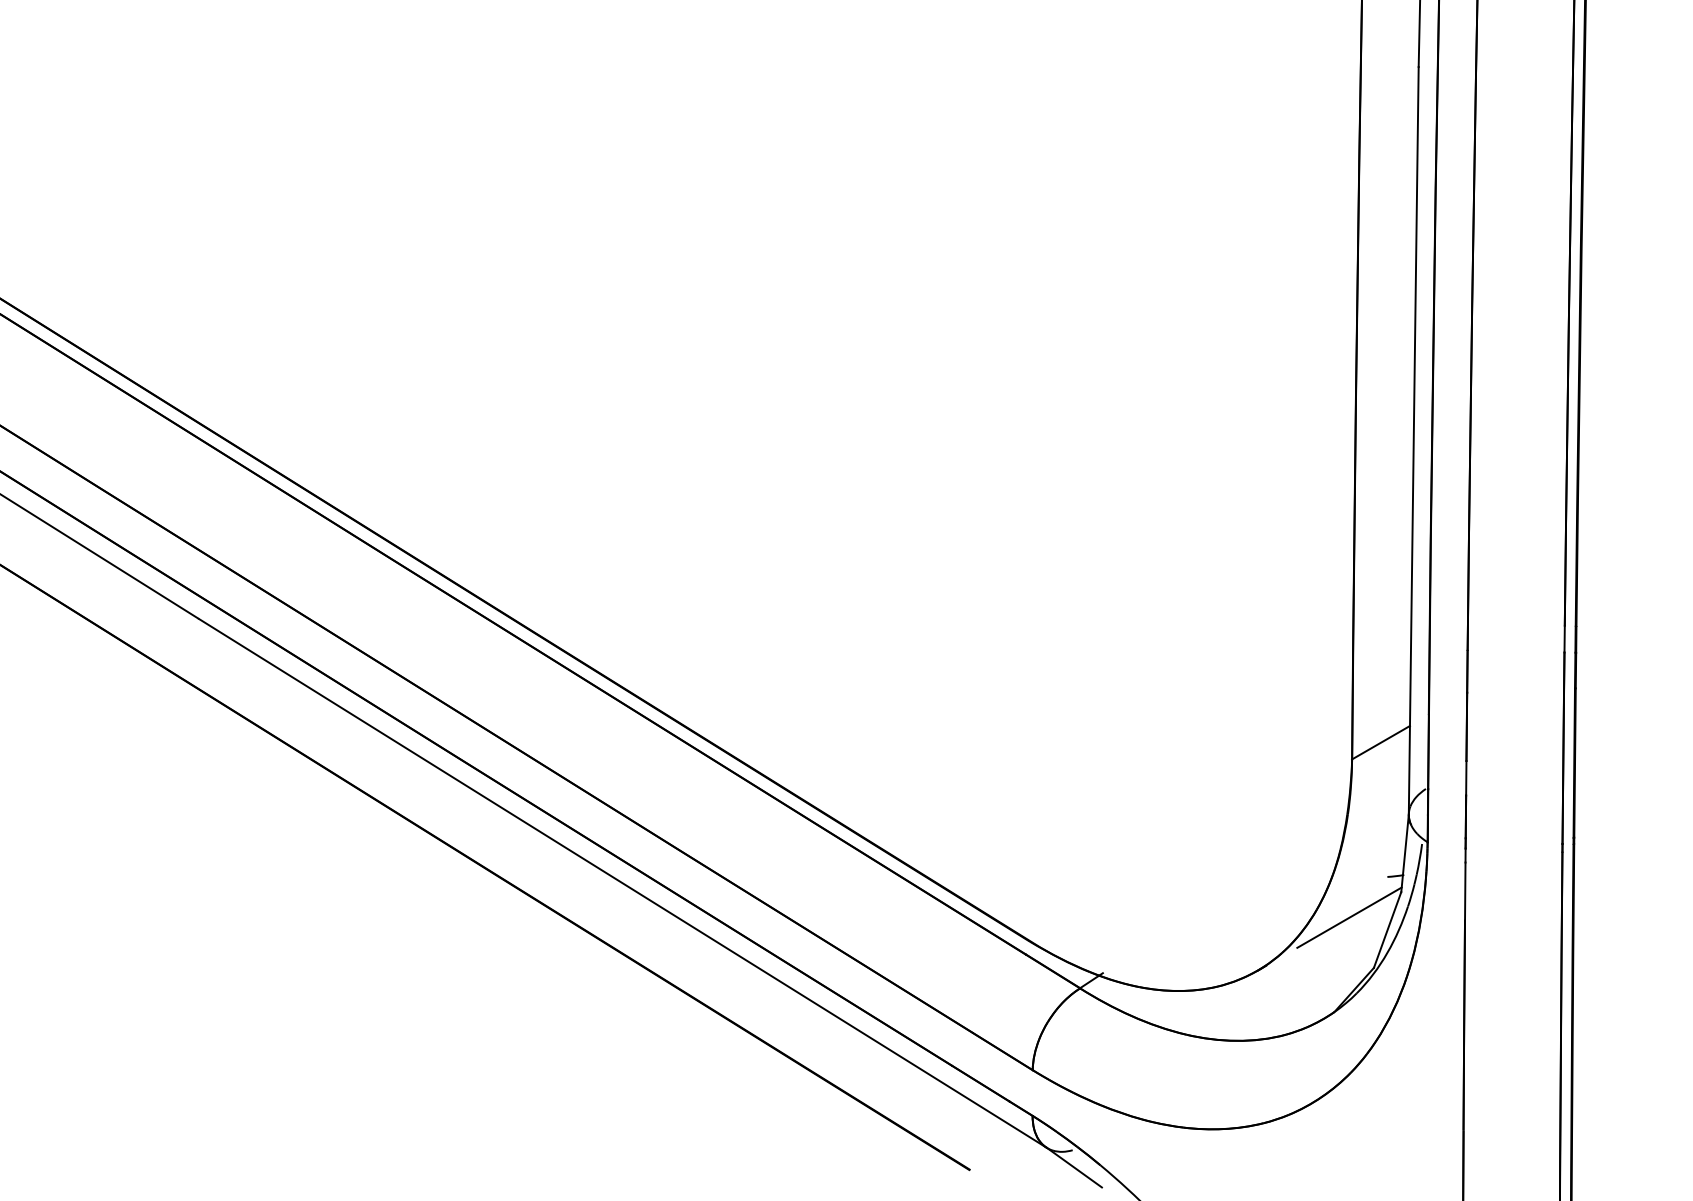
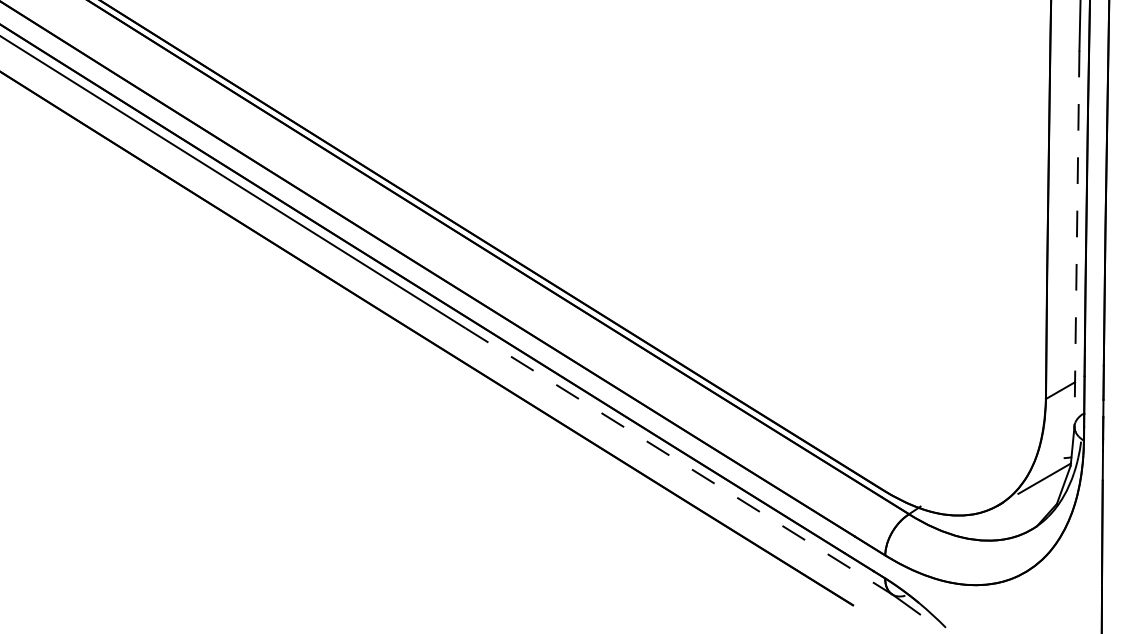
line: (1412, 442) -> (1076, 239), solid -> dashed
line: (623, 883) -> (679, 461), solid -> dashed

